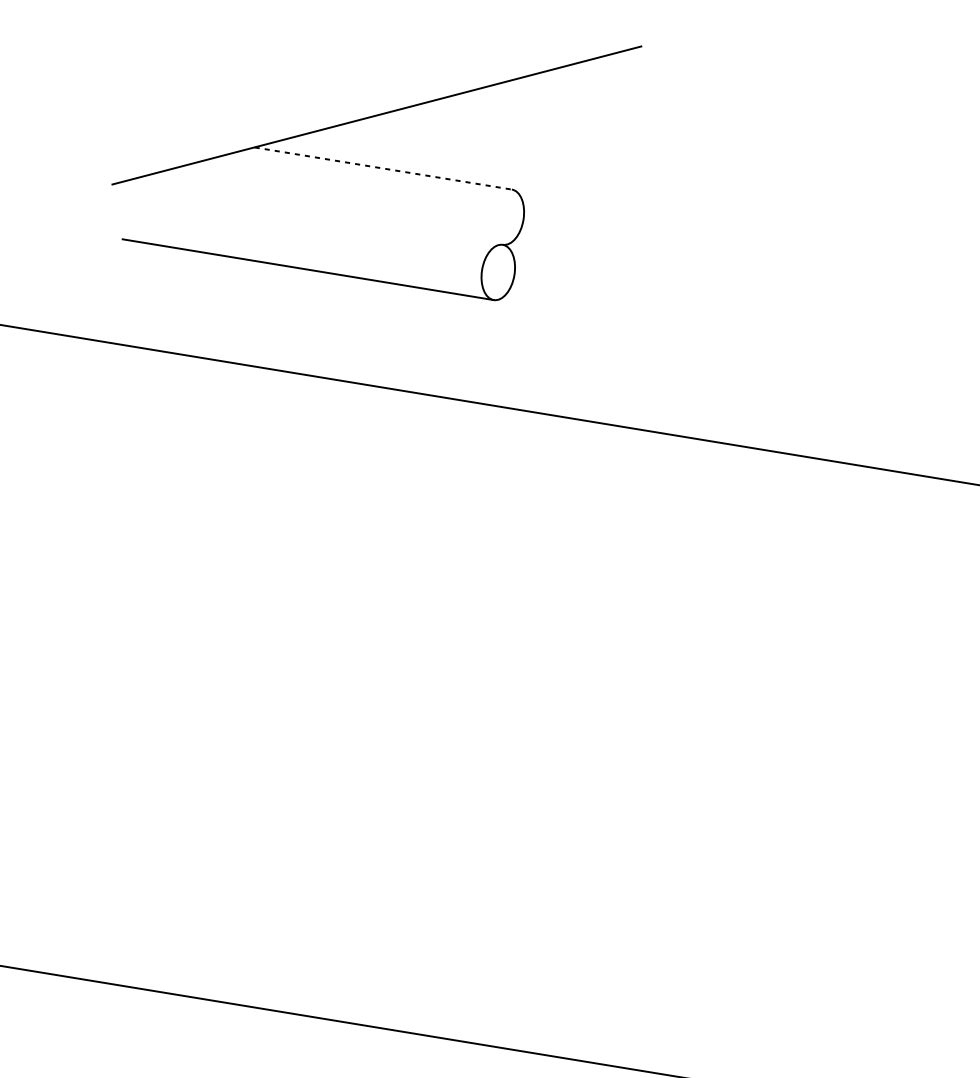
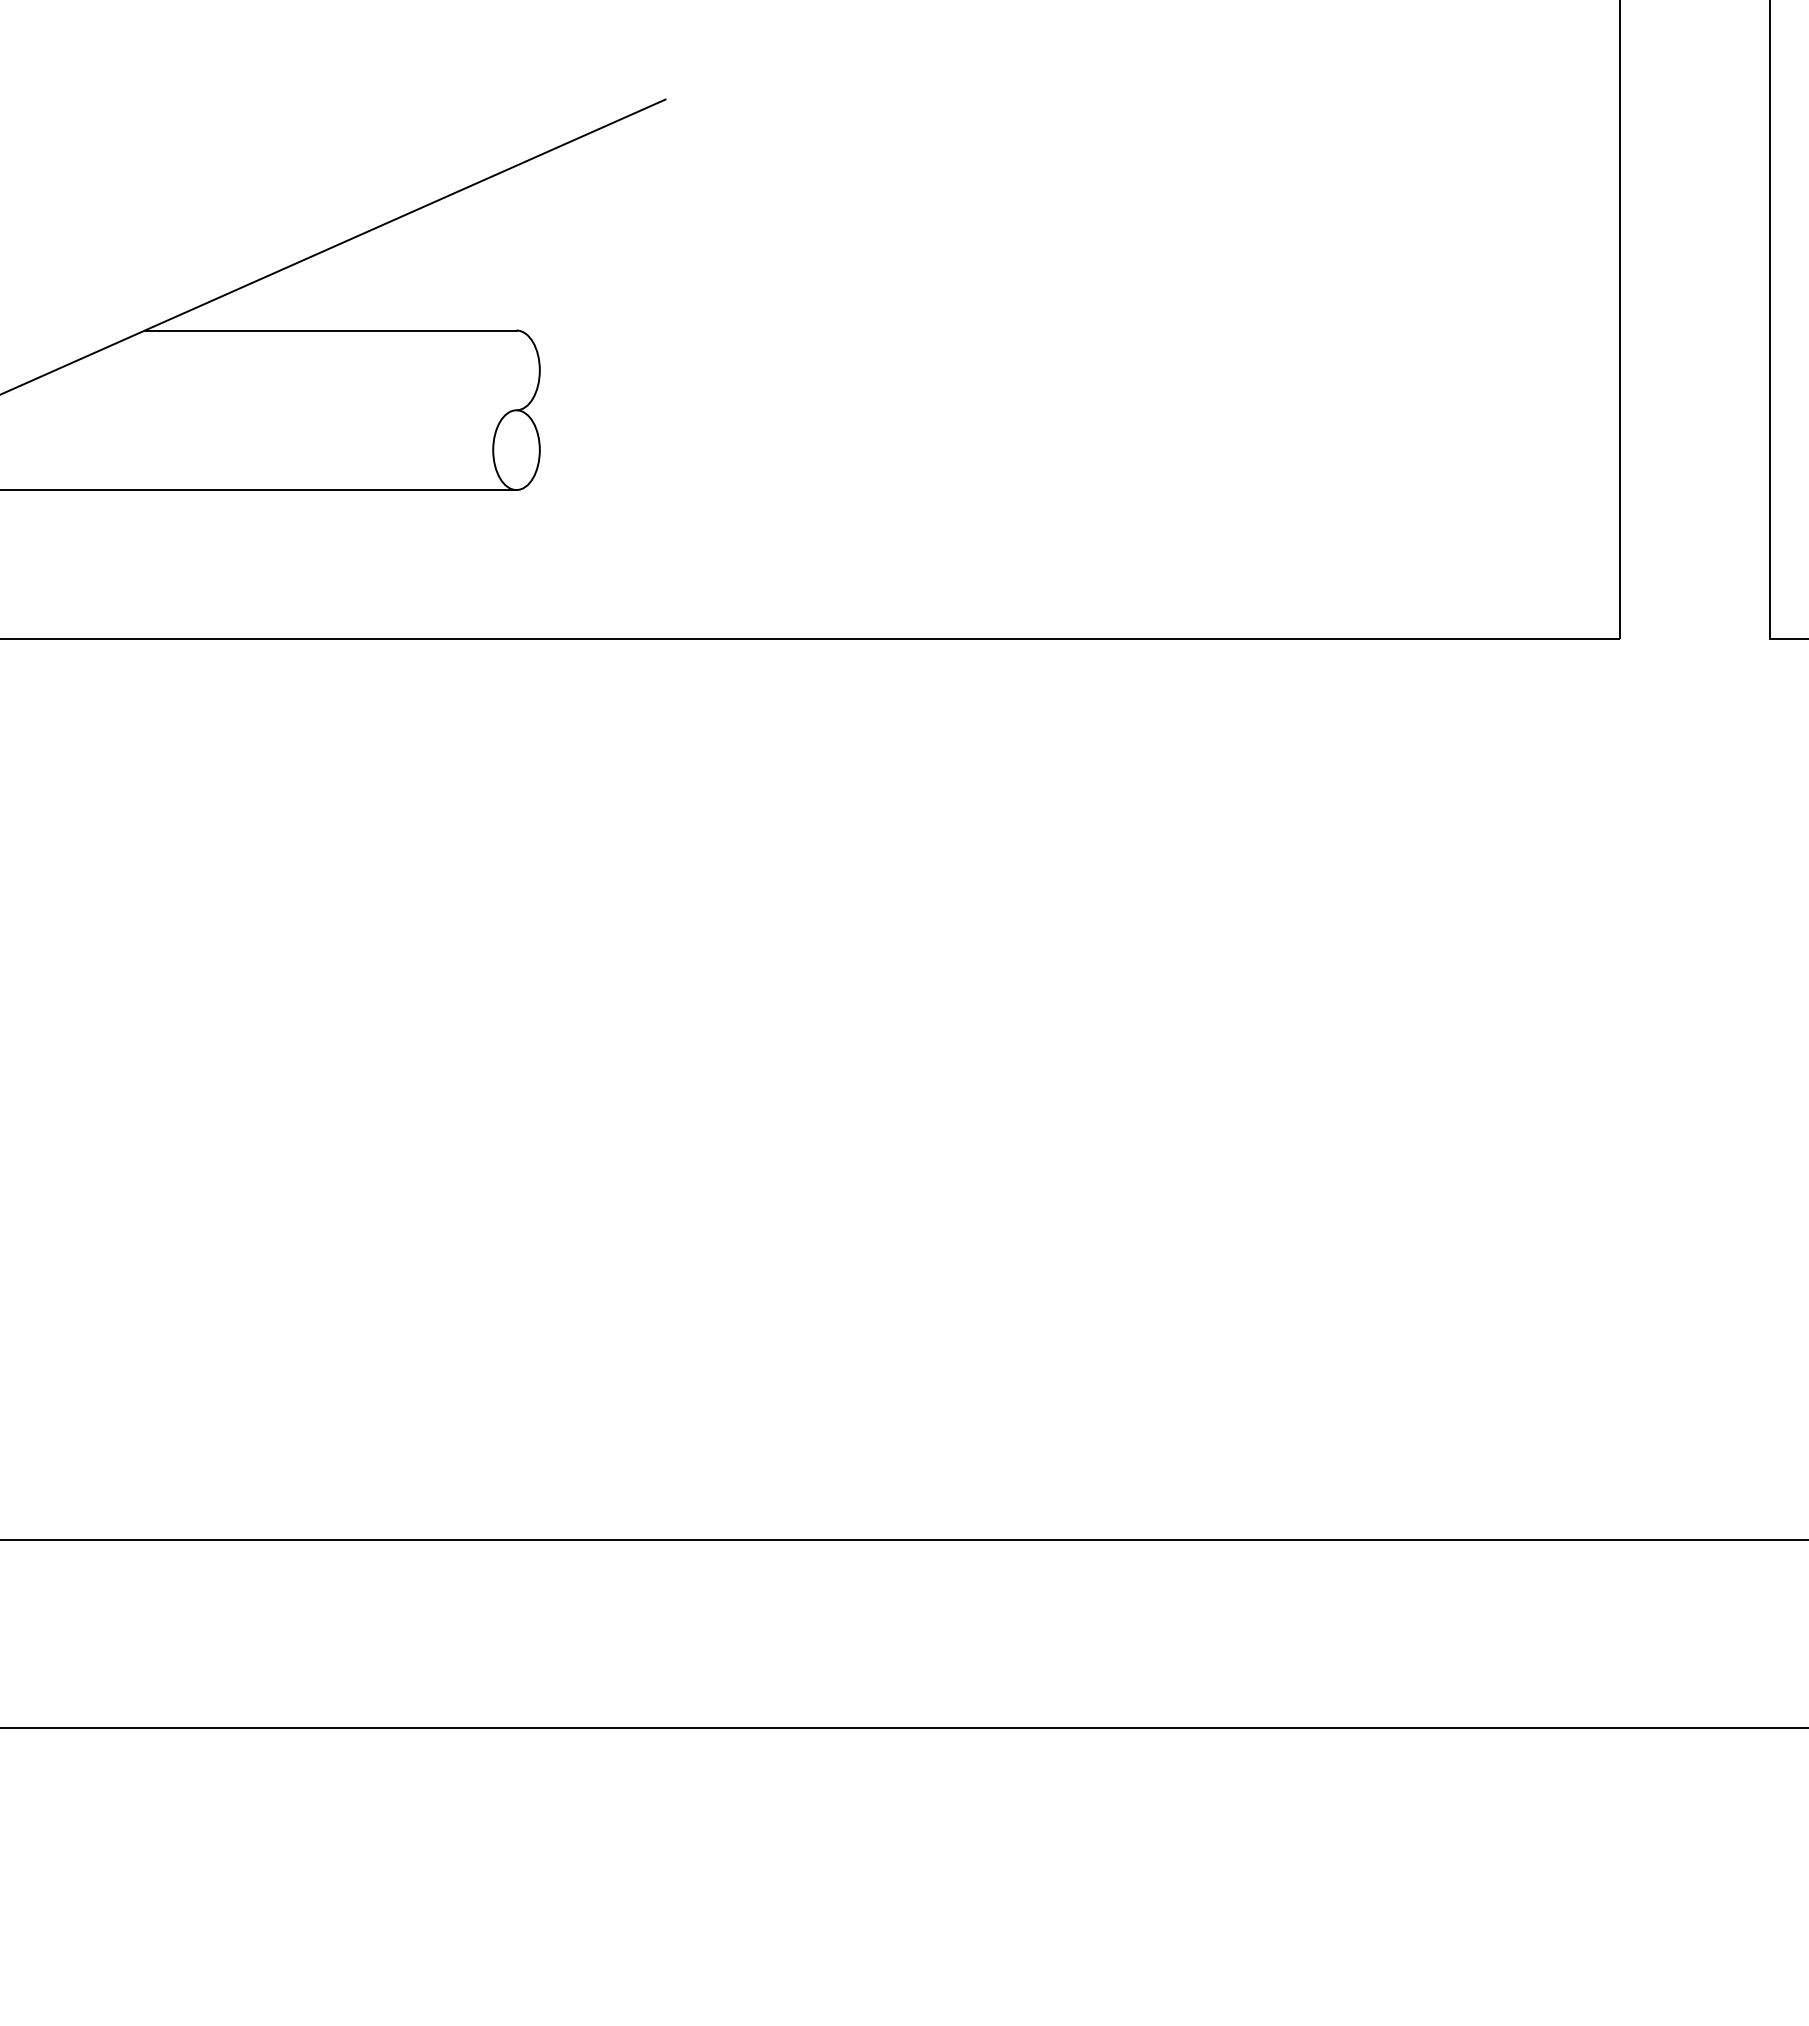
line: (382, 168) -> (330, 330), dashed -> solid

